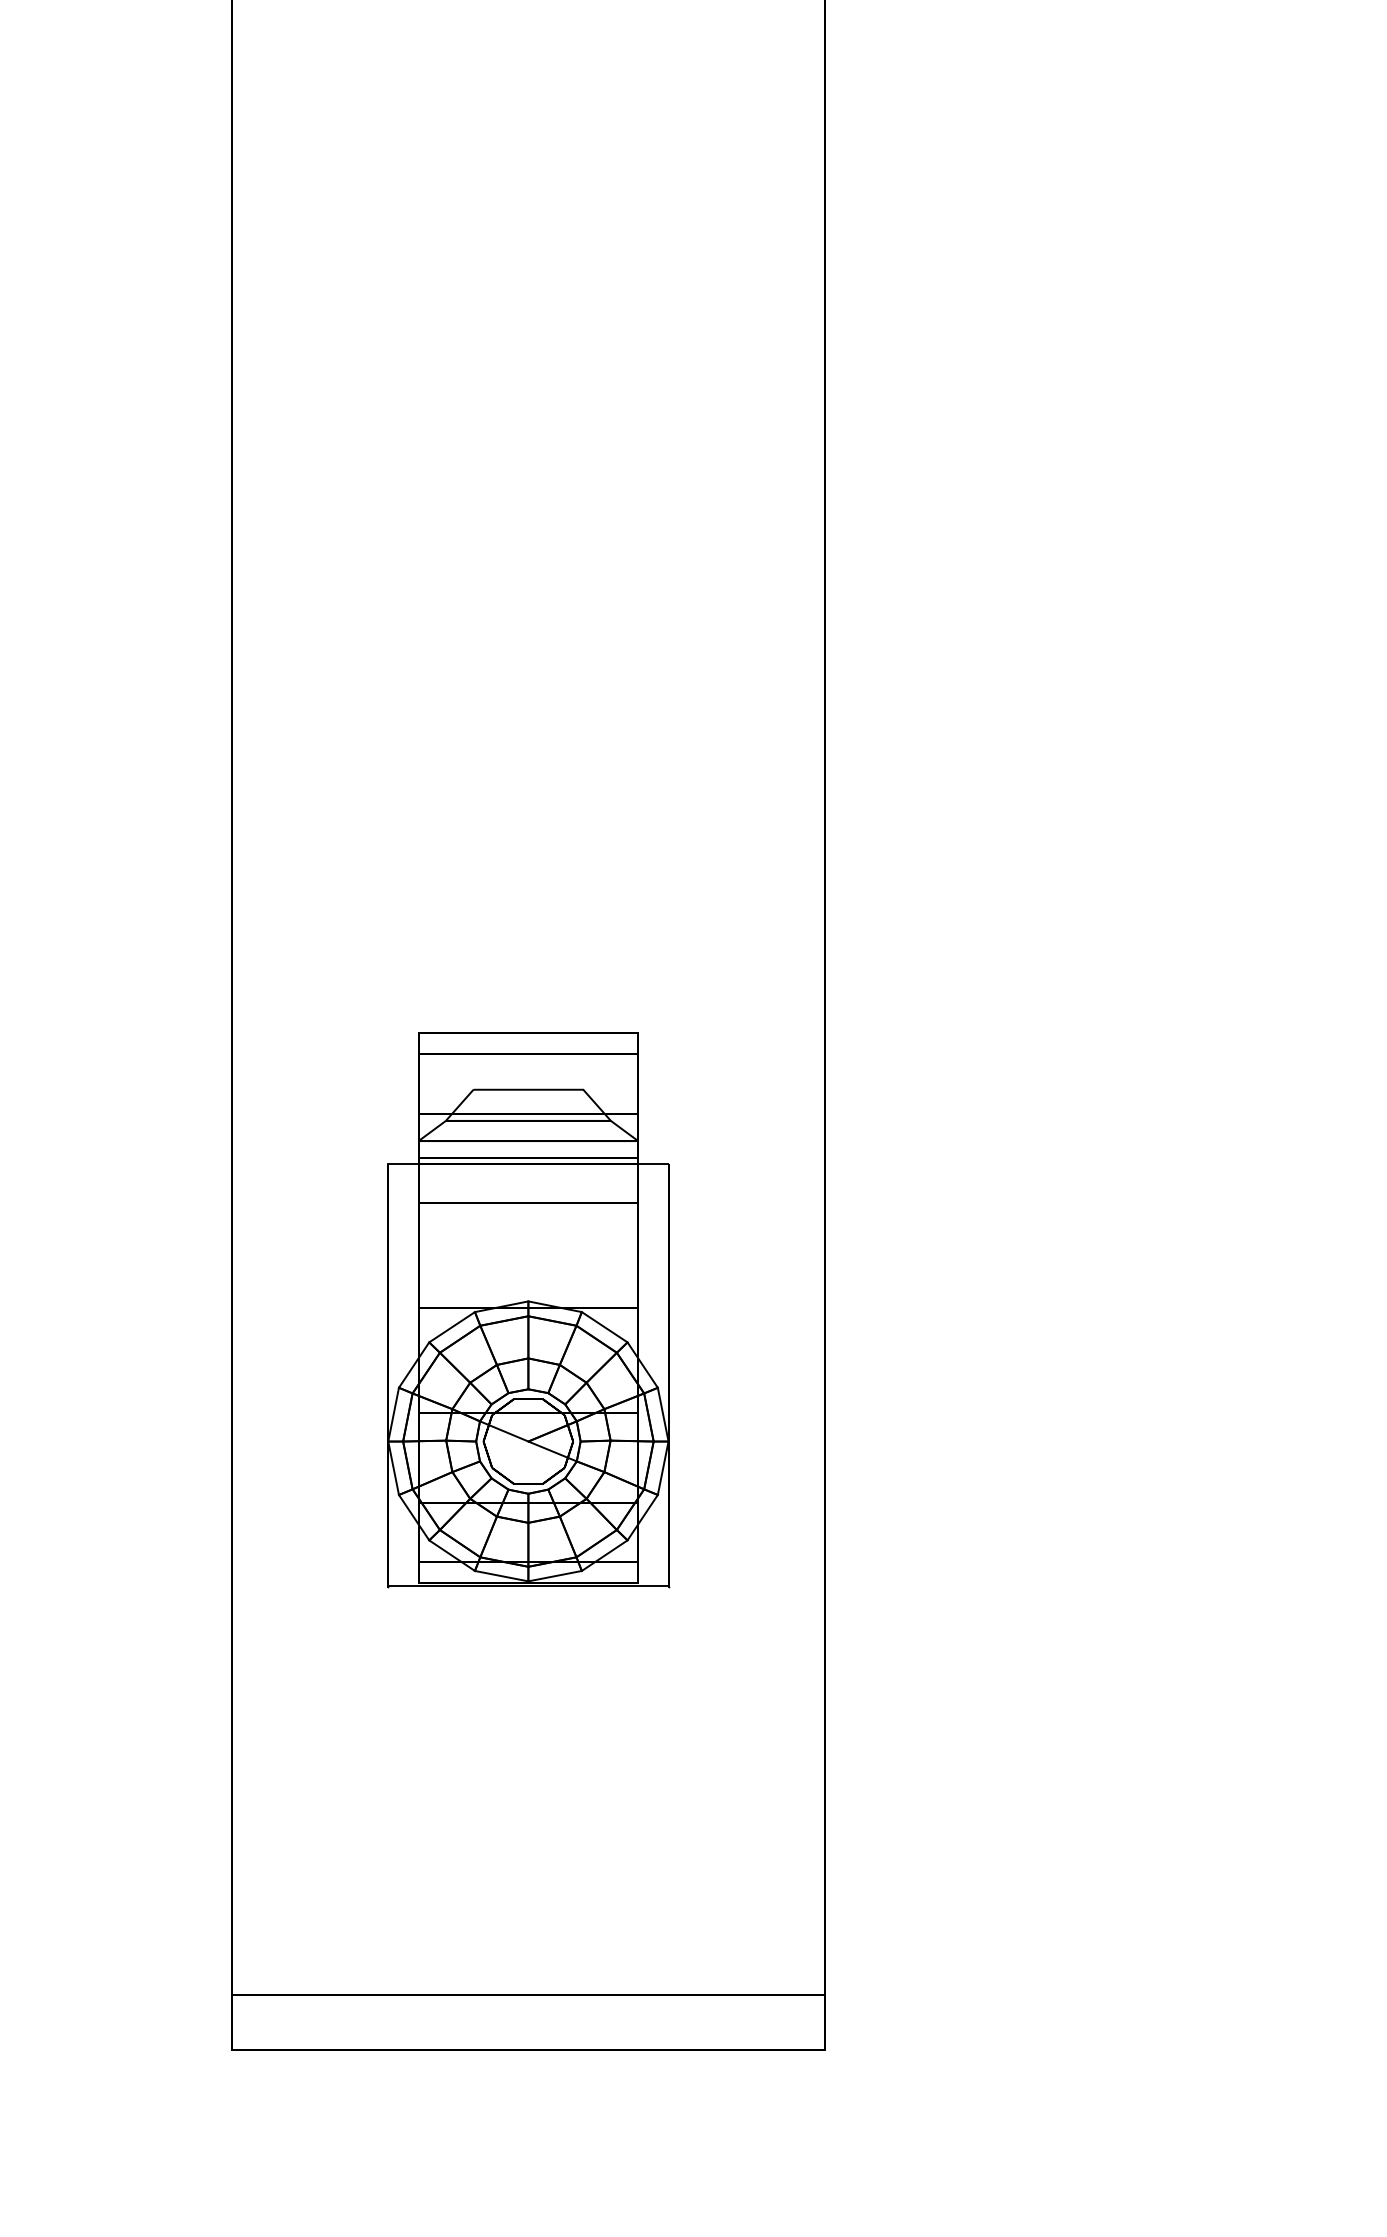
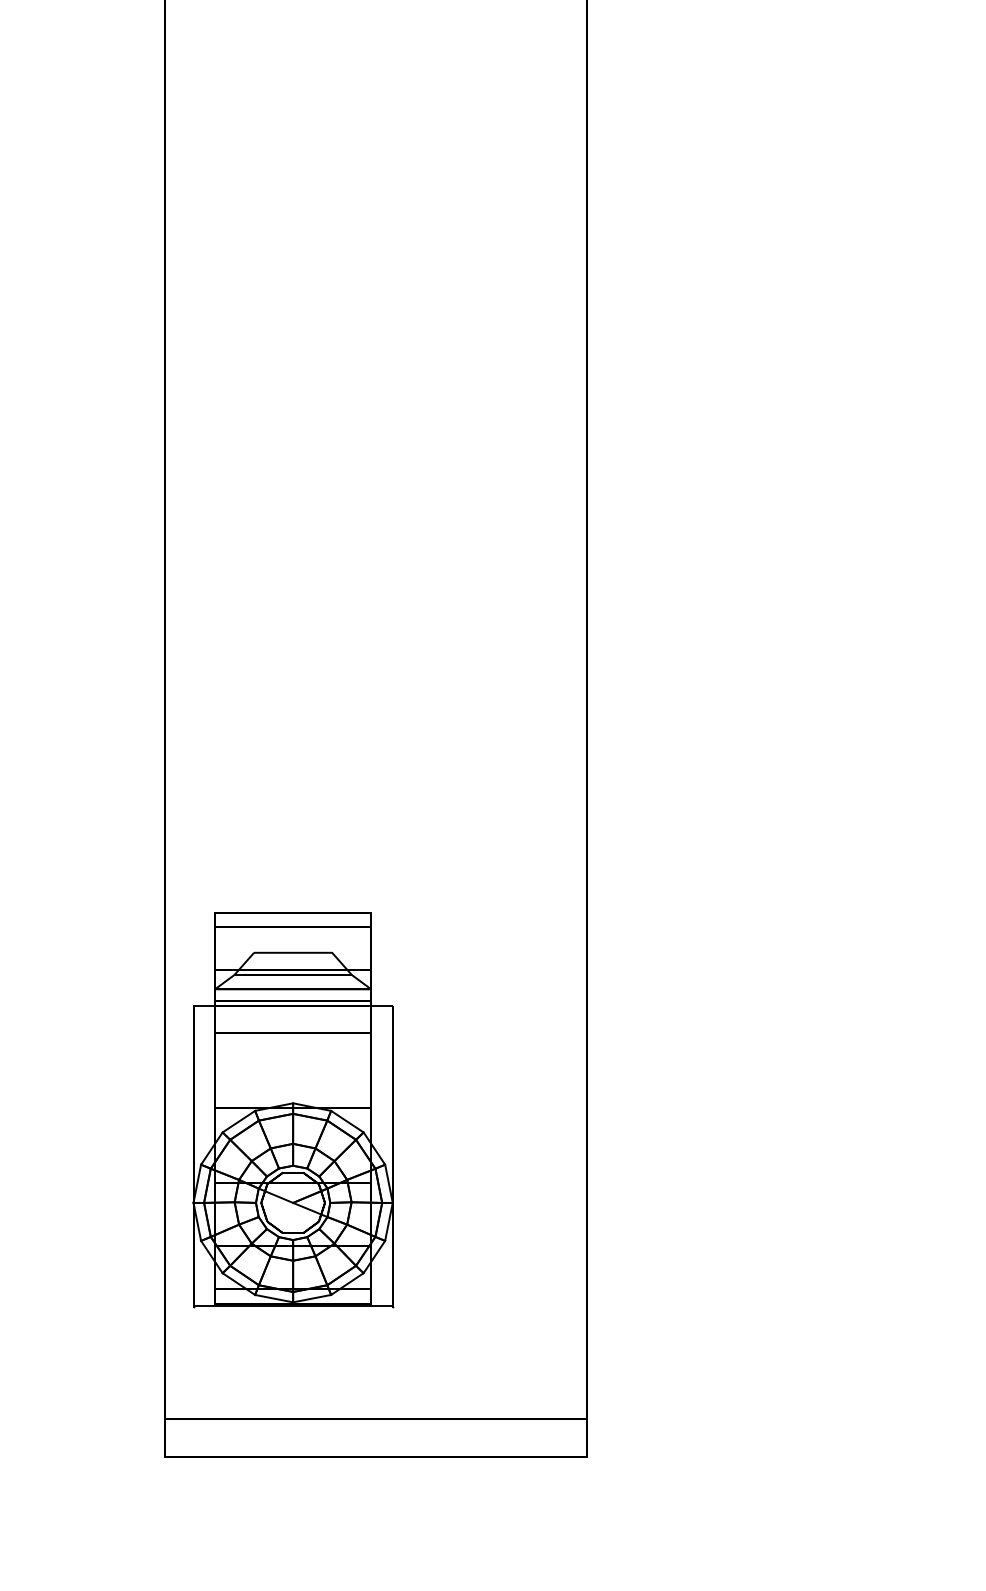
part: (528, 1310) -> (293, 1109), moved

